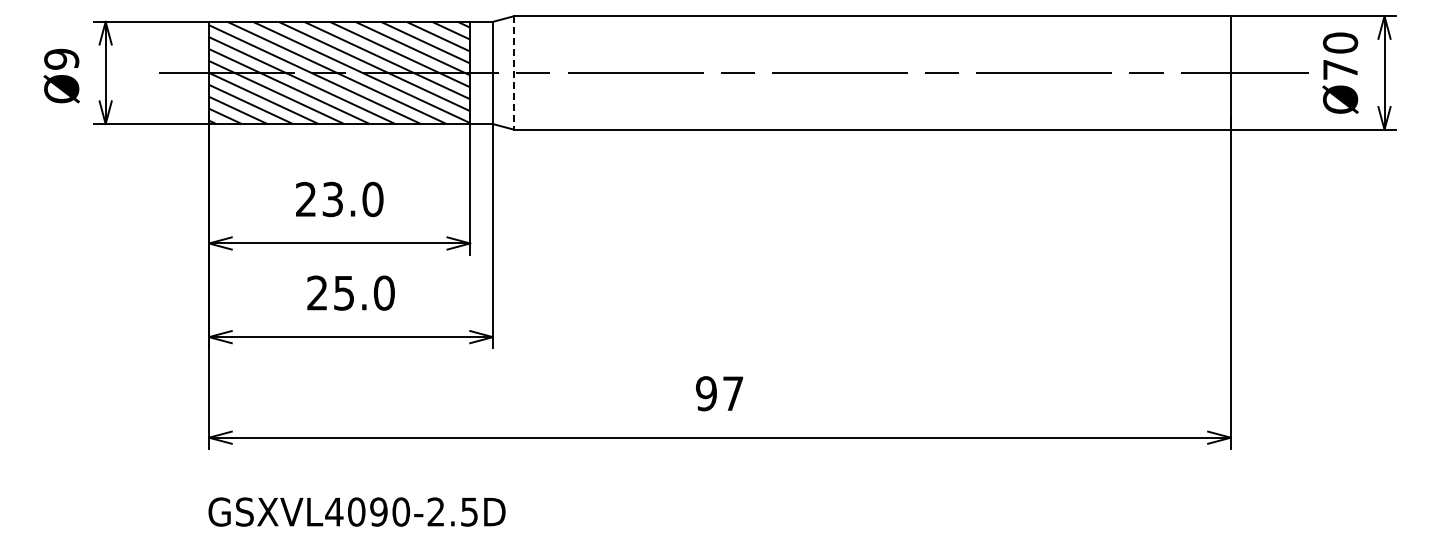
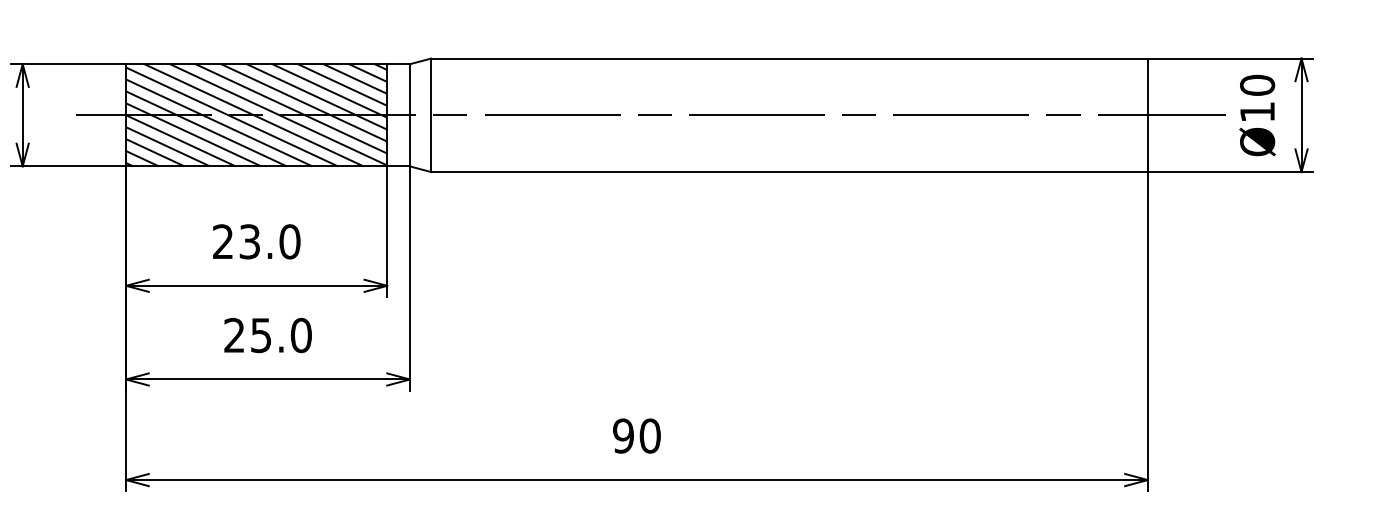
text: (1340, 69) -> (1257, 111), Ø70 -> Ø10
line: (514, 72) -> (431, 114), dashed -> solid
text: (732, 393) -> (649, 435), 97 -> 90

